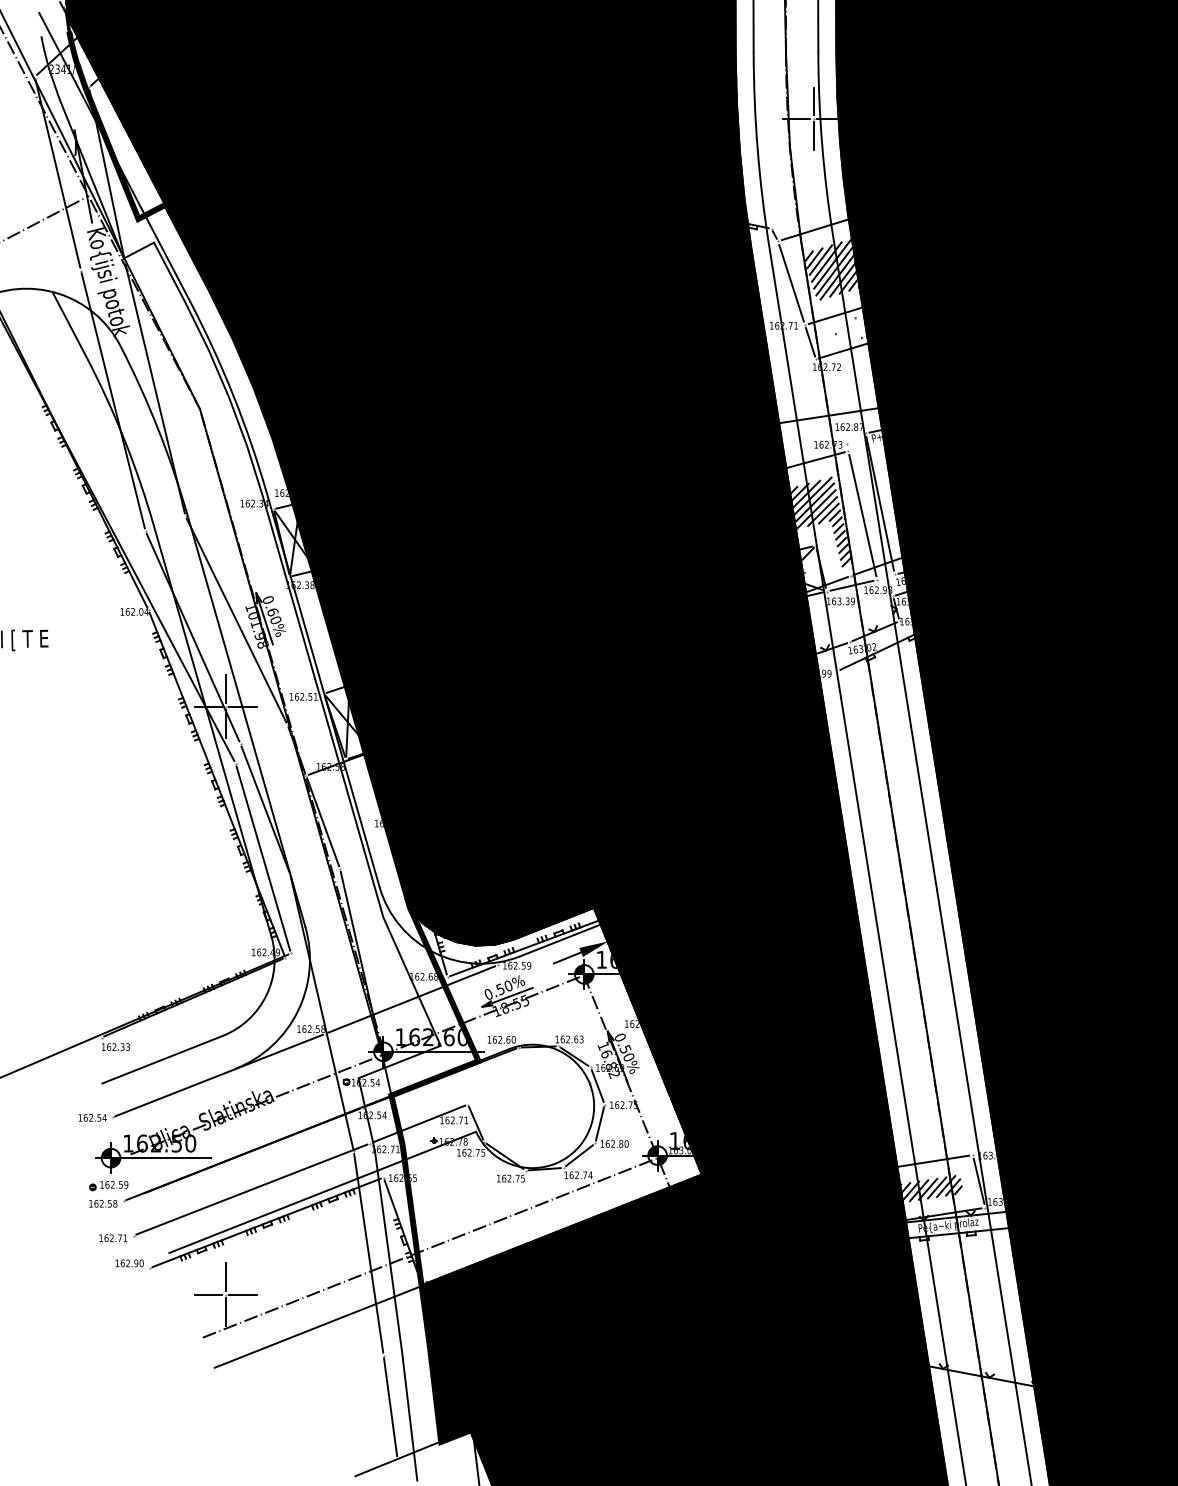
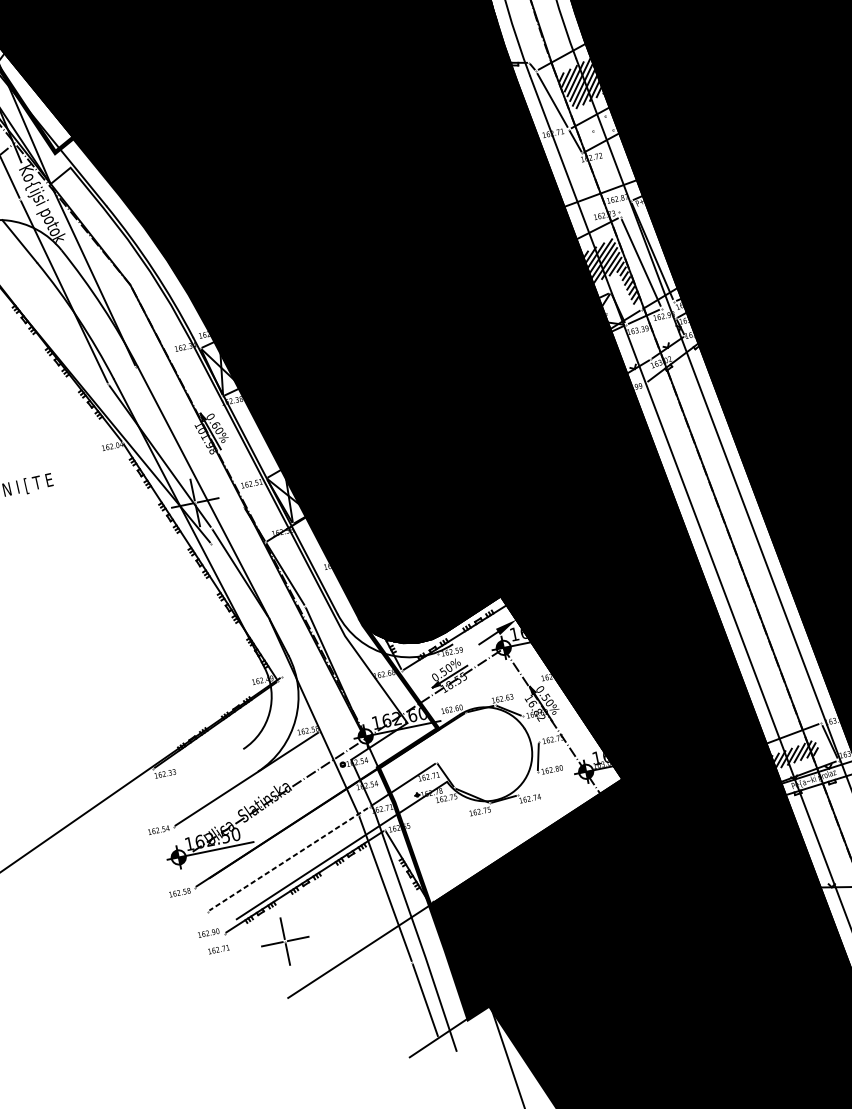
line: (236, 620) -> (190, 437), removed
line: (263, 858) -> (246, 610), removed
line: (560, 940) -> (480, 626), removed
line: (411, 999) -> (378, 693), removed
line: (162, 1059) -> (202, 775), removed
line: (597, 1085) -> (530, 728), removed
line: (579, 1155) -> (527, 783), removed
part: (108, 1186) -> (181, 878), removed
line: (251, 1189) -> (288, 859), solid -> dashed
text: (113, 1238) -> (219, 949), moved
line: (429, 1247) -> (430, 875), removed

